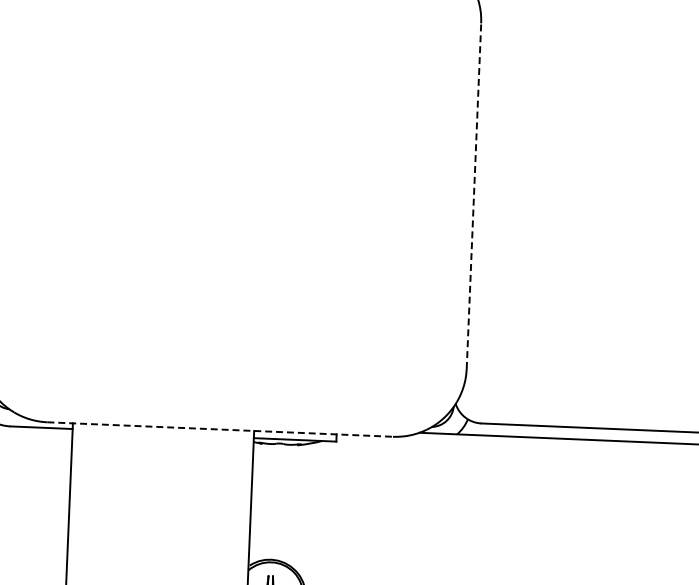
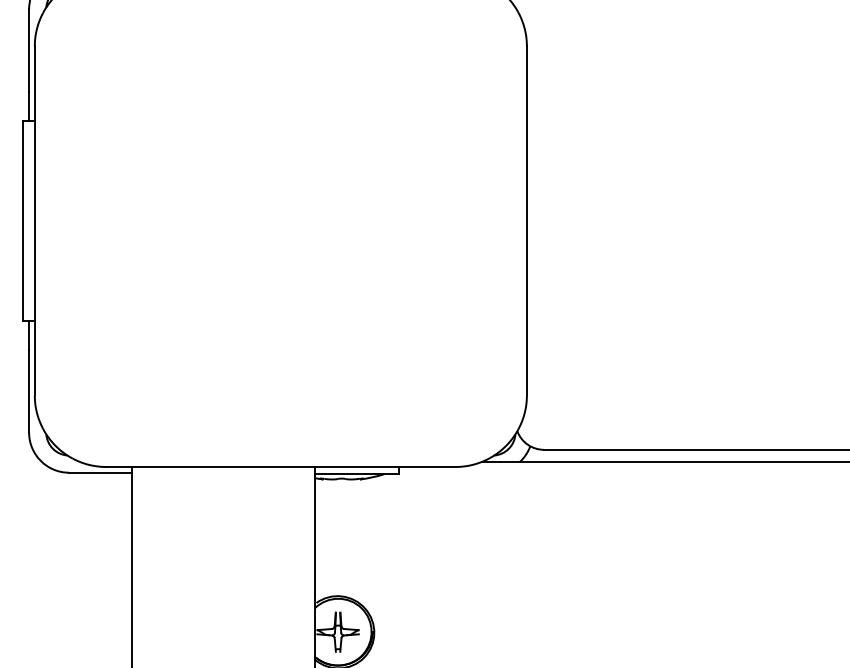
line: (473, 195) -> (526, 220), dashed -> solid
line: (219, 430) -> (280, 467), dashed -> solid

